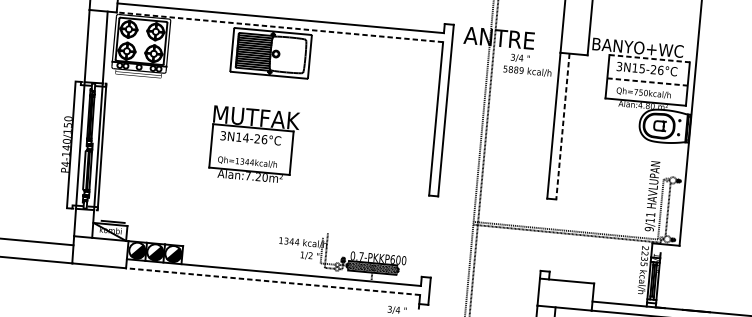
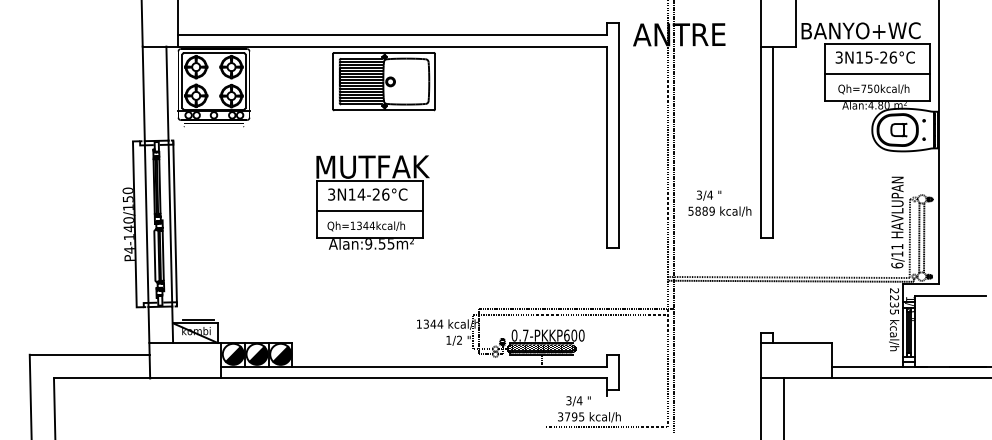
line: (279, 27) -> (391, 46), dashed -> solid
line: (649, 58) -> (877, 43), dashed -> solid
text: (527, 65) -> (719, 203), moved
line: (647, 82) -> (877, 74), dashed -> solid
line: (562, 126) -> (772, 142), dashed -> solid
line: (250, 151) -> (369, 211), added
text: (256, 177) -> (379, 244), Alan:7.20m² -> Alan:9.55m²
line: (672, 209) -> (924, 237), added
text: (649, 229) -> (897, 265), 9/11 -> 6/11
line: (401, 240) -> (576, 309), added
line: (396, 244) -> (570, 315), added
line: (687, 255) -> (949, 295), added
line: (272, 281) -> (413, 378), dashed -> solid

